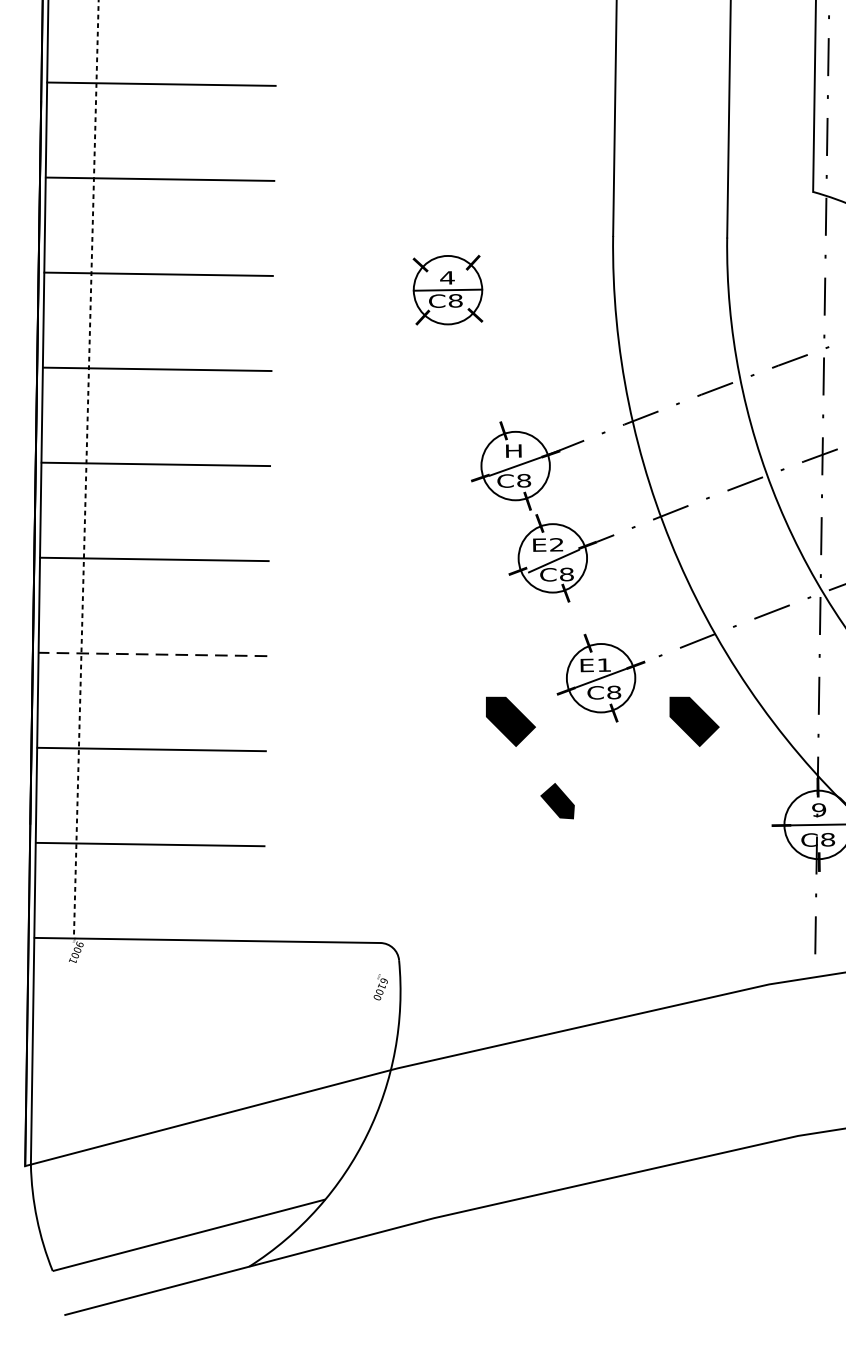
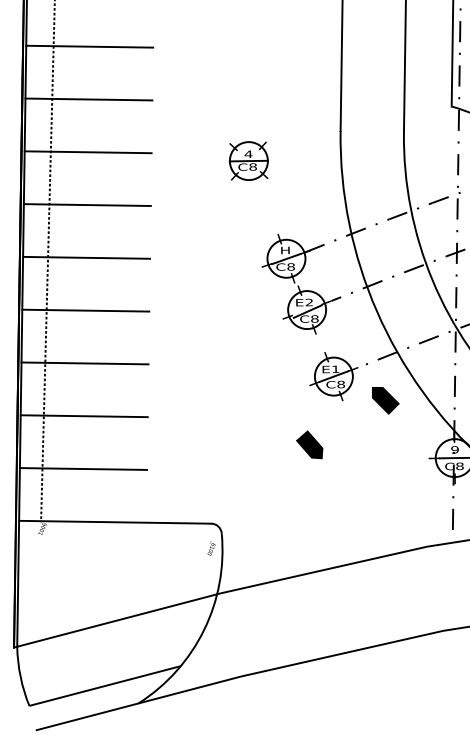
line: (152, 654) -> (84, 363), dashed -> solid
part: (510, 721) -> (283, 400), removed
part: (557, 800) -> (309, 444), size x1.43

